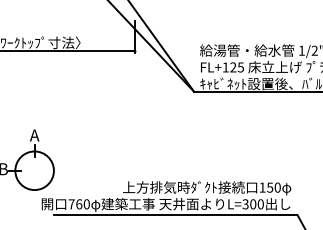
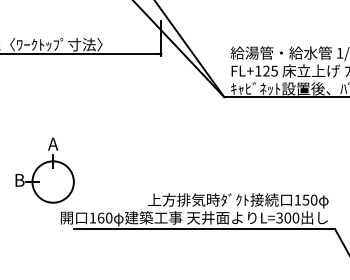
text: (71, 203) -> (92, 217), 760 -> 160

